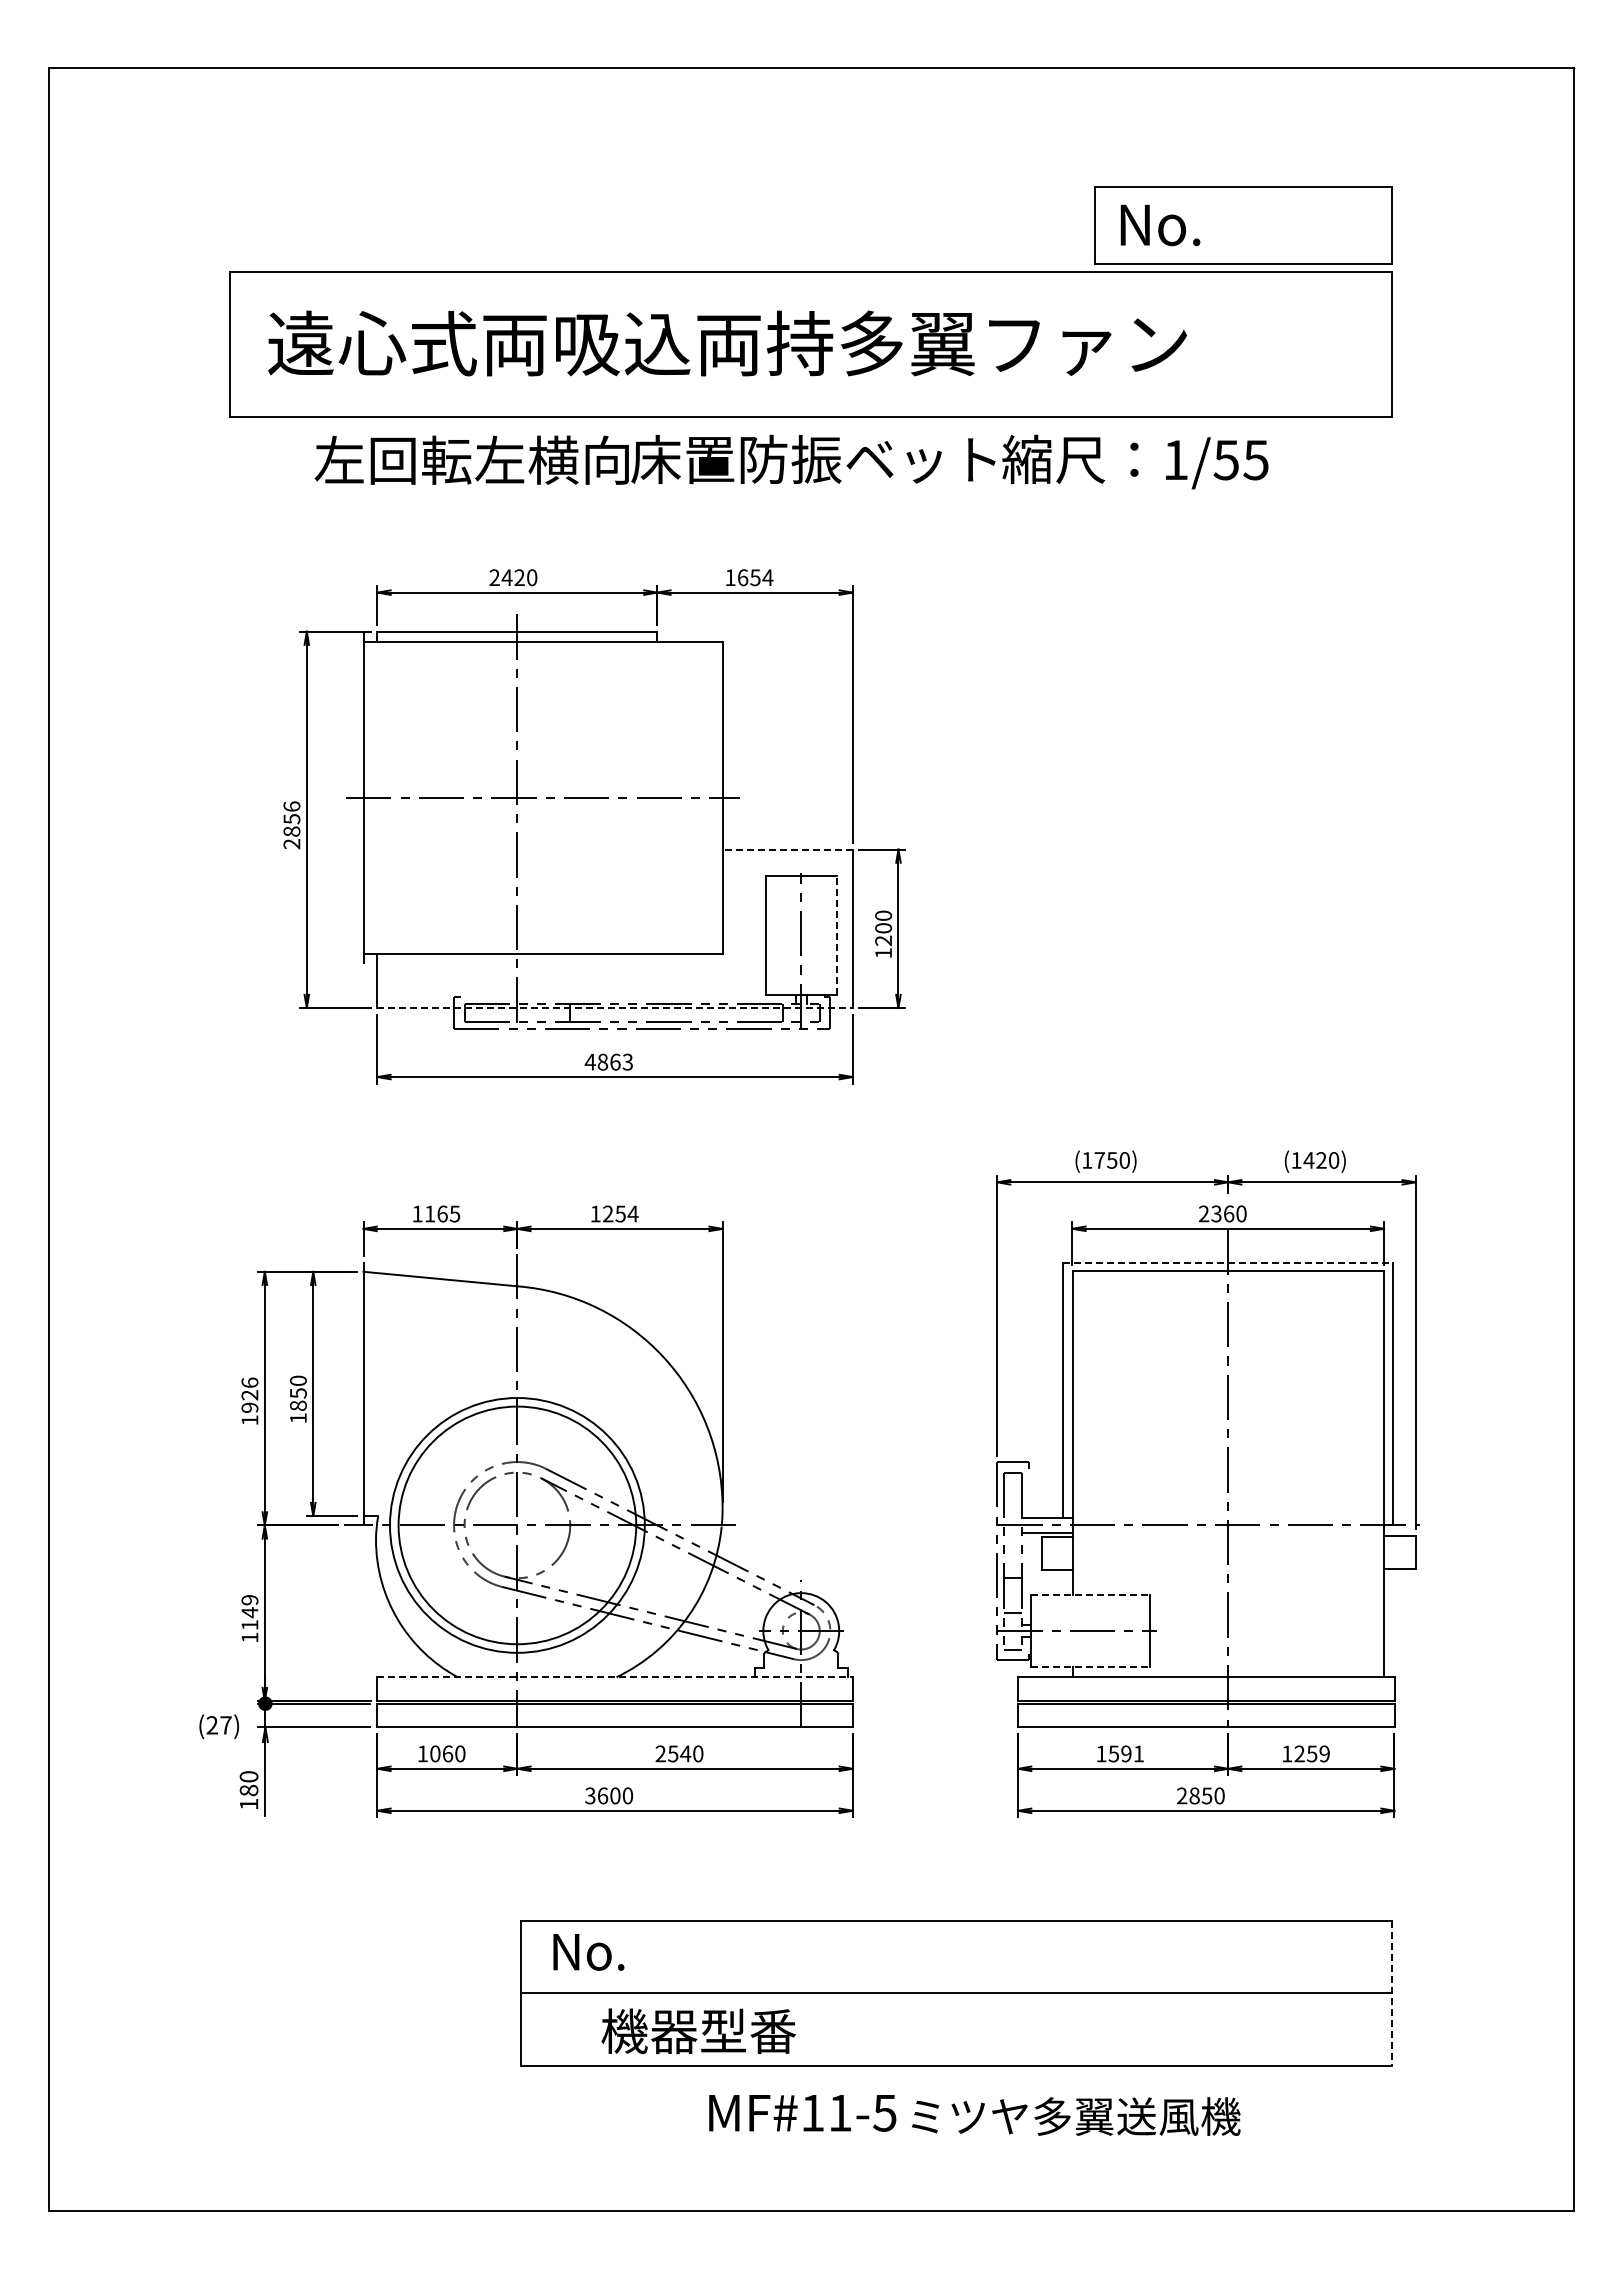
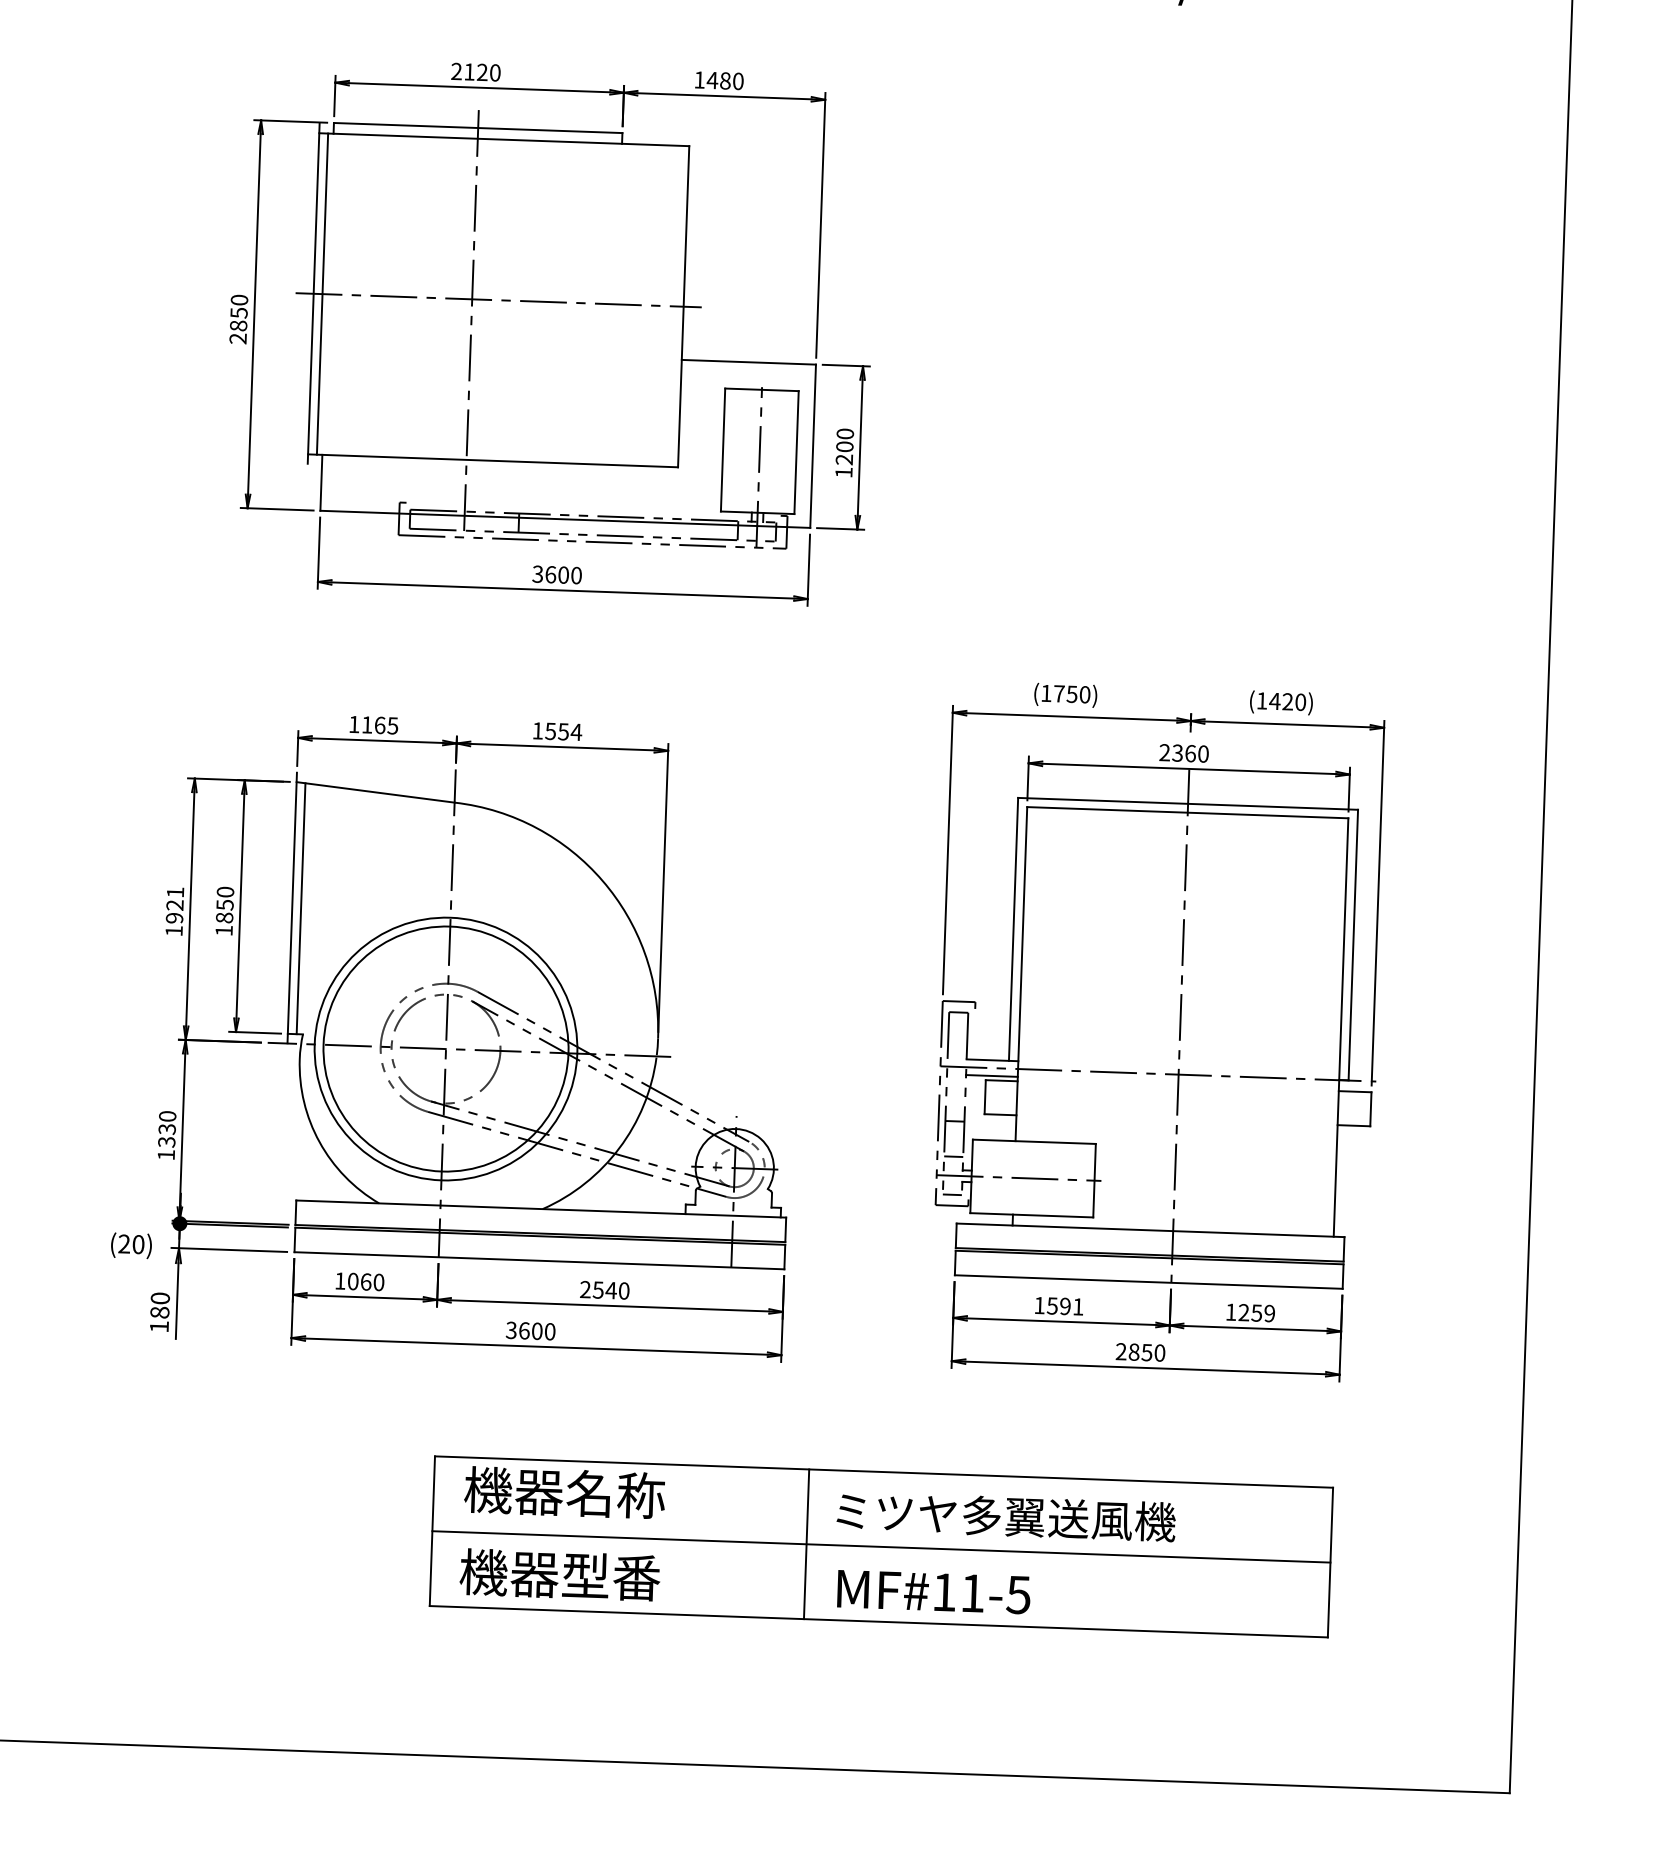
text: (506, 577) -> (468, 71), 2420 -> 2120
text: (755, 577) -> (725, 80), 1654 -> 1480
line: (372, 797) -> (322, 293), added
text: (291, 806) -> (239, 300), 2856 -> 2850
line: (787, 849) -> (748, 362), dashed -> solid
line: (836, 935) -> (796, 452), dashed -> solid
line: (615, 1008) -> (565, 519), dashed -> solid
text: (608, 1061) -> (556, 574), 4863 -> 3600
text: (607, 1213) -> (550, 730), 1254 -> 1554
line: (1228, 1262) -> (1188, 803), dashed -> solid
text: (249, 1382) -> (175, 892), 1926 -> 1921
line: (372, 1394) -> (301, 908), added
line: (1090, 1595) -> (1034, 1141), dashed -> solid
text: (249, 1612) -> (166, 1129), 1149 -> 1330
line: (1090, 1666) -> (1031, 1215), dashed -> solid
line: (615, 1677) -> (541, 1209), dashed -> solid
text: (225, 1725) -> (137, 1244), (27) -> (20)
text: (647, 1951) -> (564, 1492), No. -> 機器名称
line: (883, 1992) -> (806, 1543), added
line: (1391, 1993) -> (1329, 1562), dashed -> solid
text: (698, 2031) -> (559, 1575), moved
text: (802, 2113) -> (933, 1592), moved
text: (1076, 2116) -> (1006, 1516), moved

